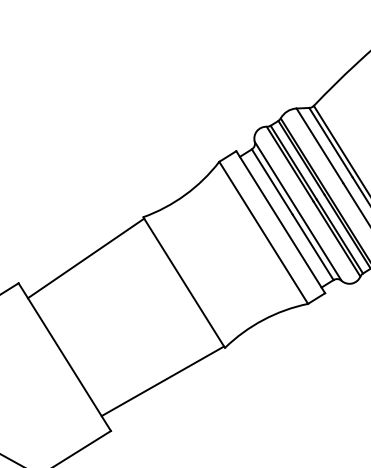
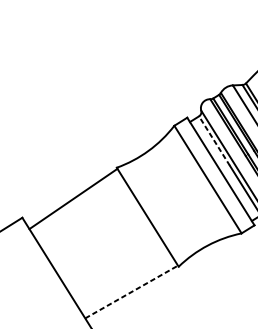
line: (272, 182) -> (214, 141), solid -> dashed
line: (163, 381) -> (132, 292), solid -> dashed

